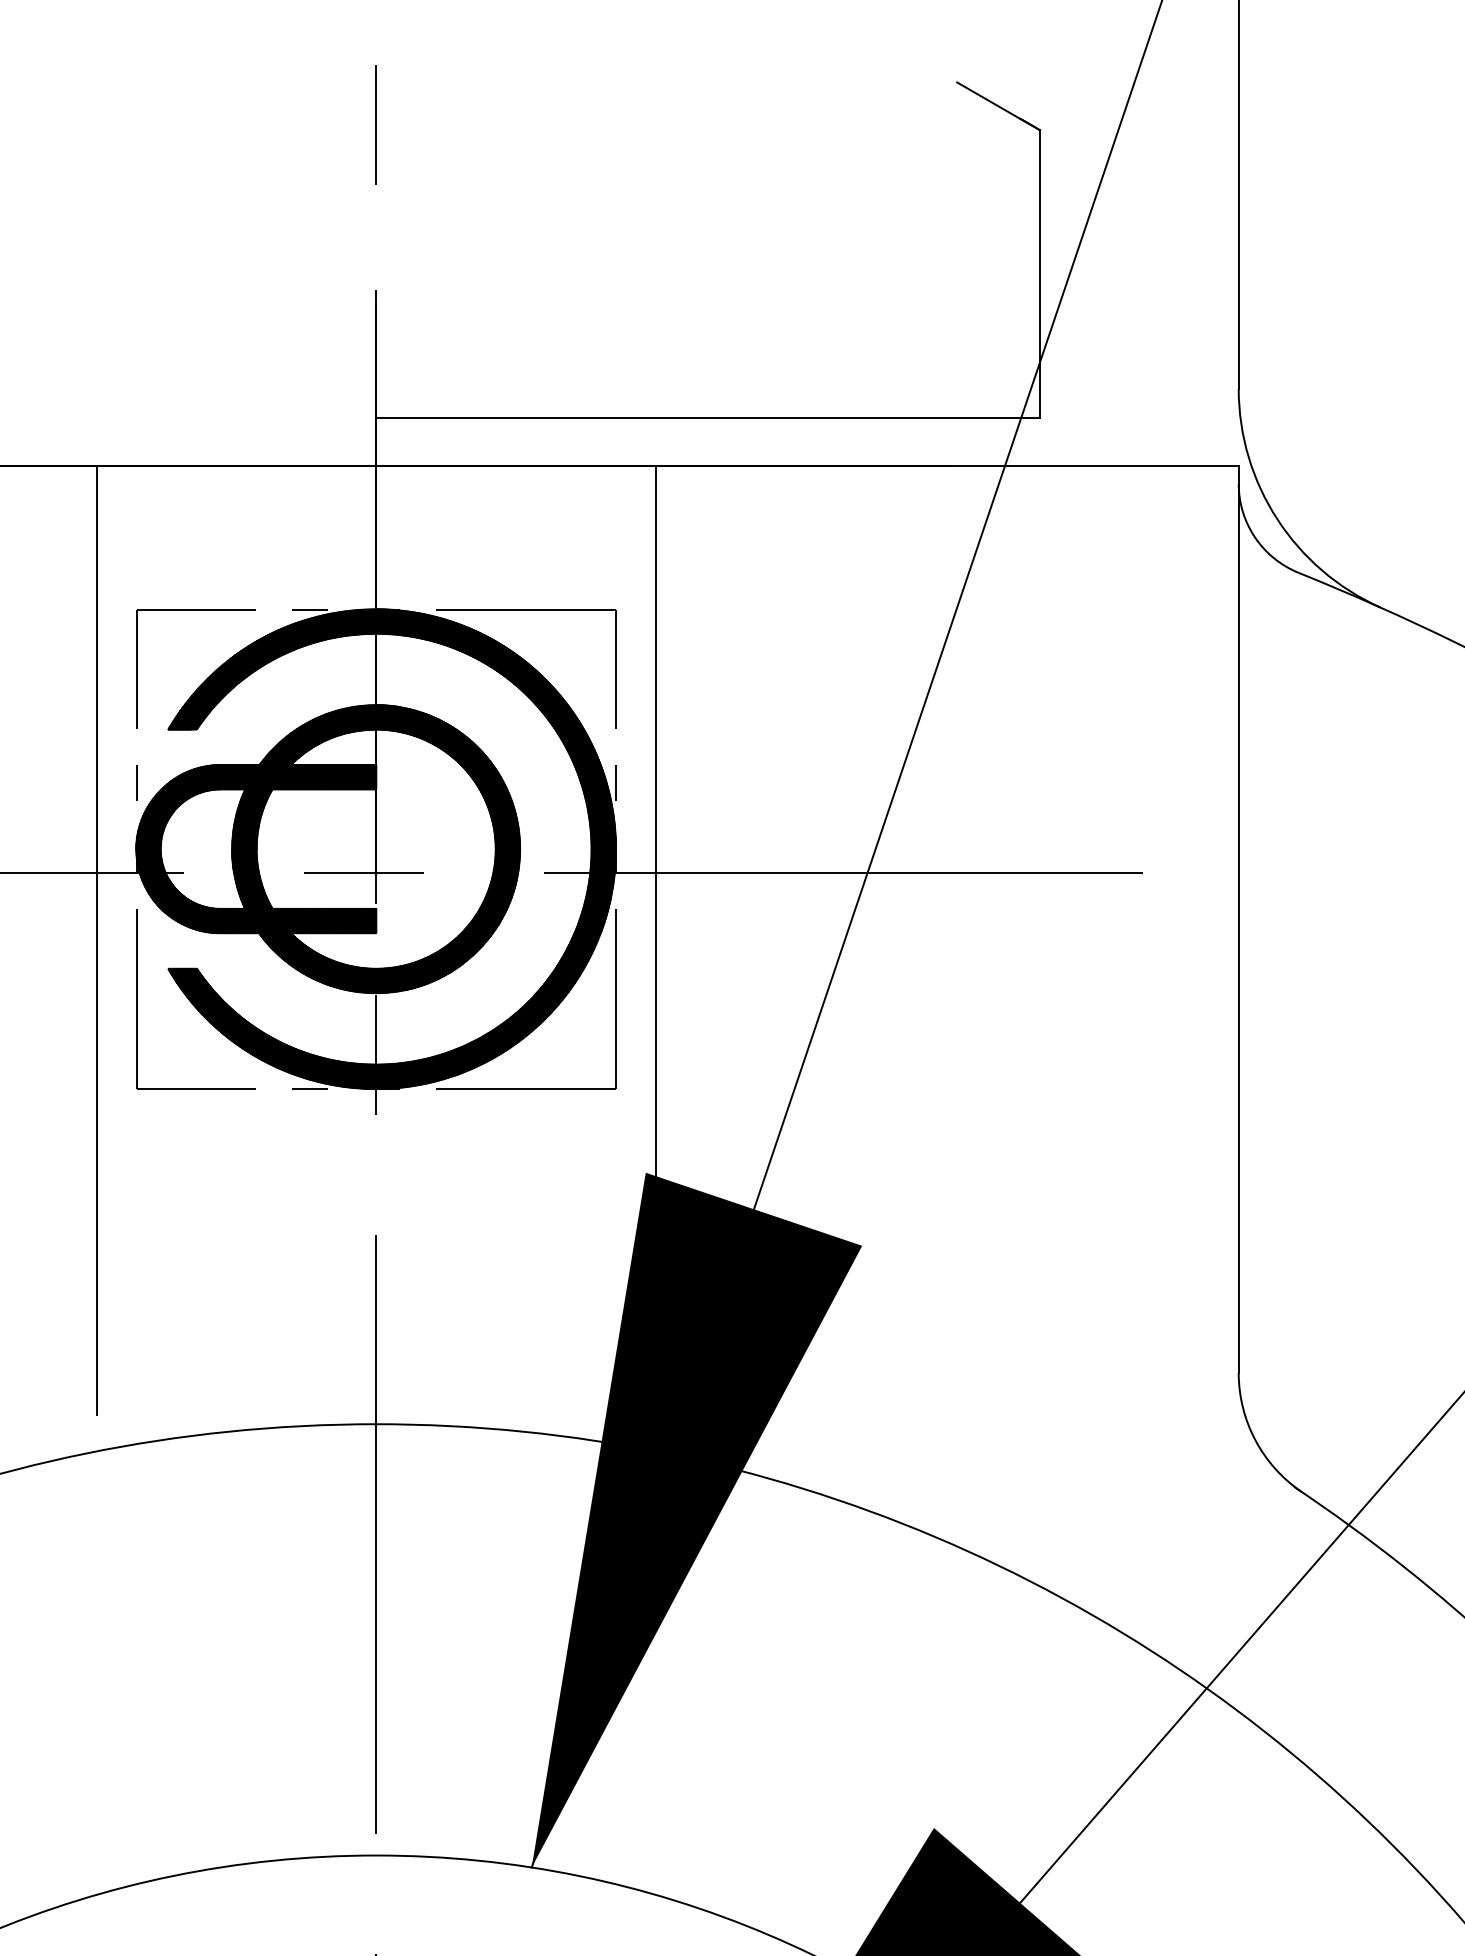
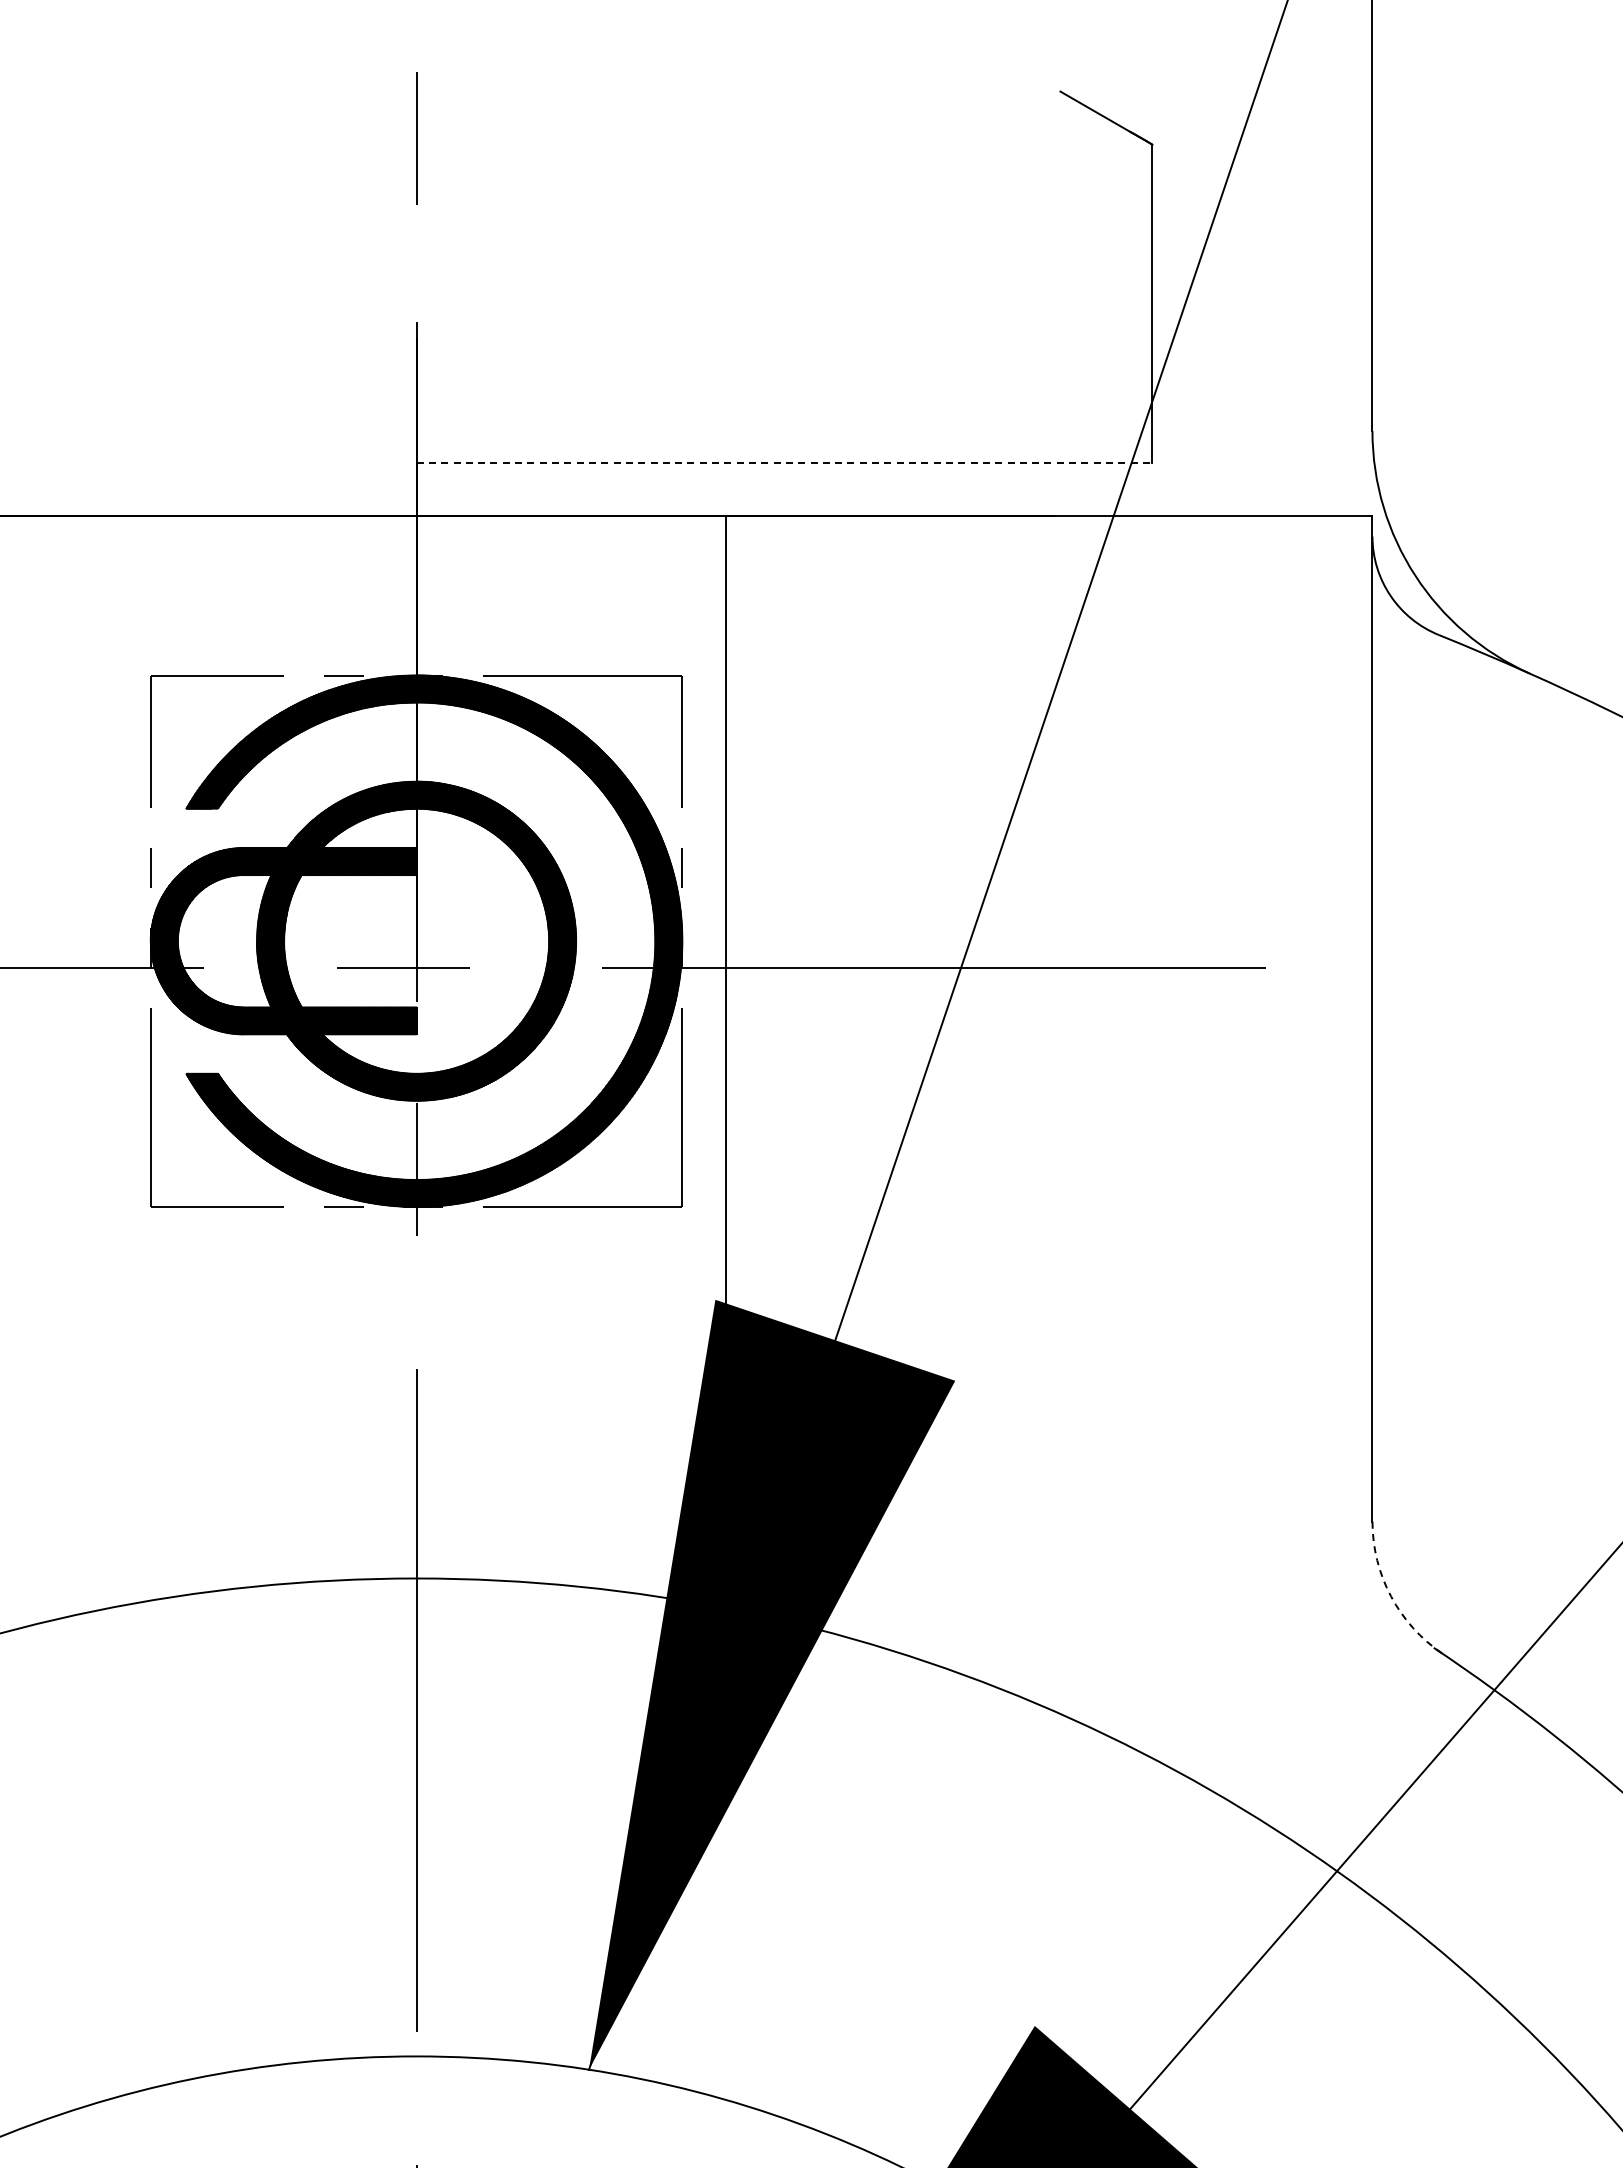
line: (708, 418) -> (784, 463), solid -> dashed
line: (96, 940) -> (106, 1042), removed
arc: (1255, 1440) -> (1391, 1596), solid -> dashed

